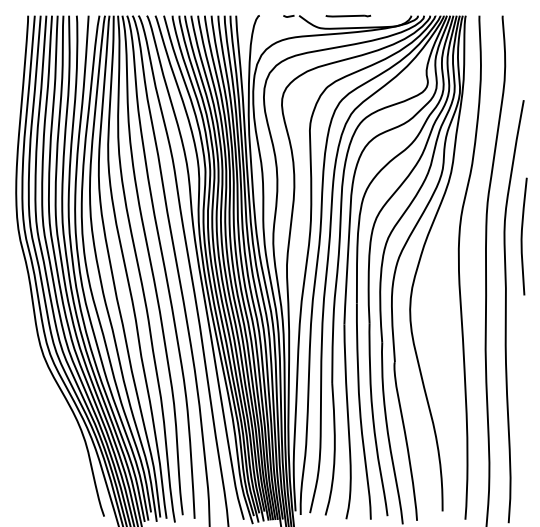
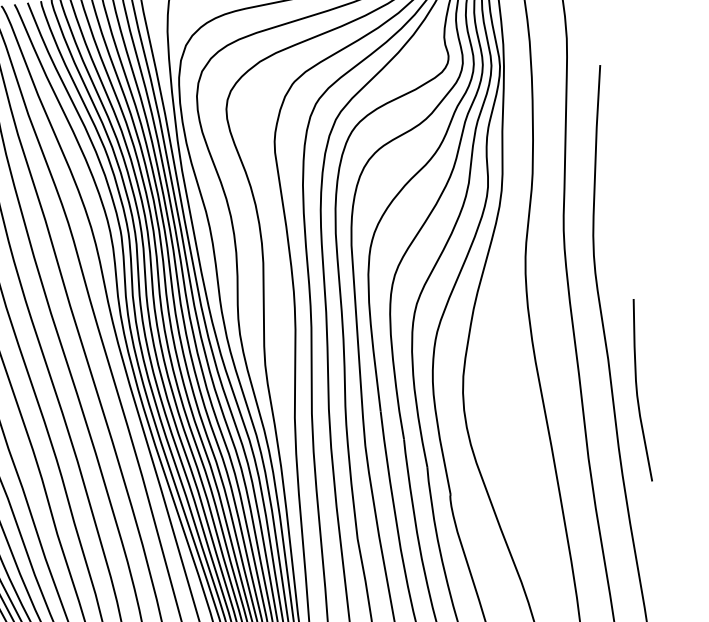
curve: (522, 236) -> (638, 390), moved

